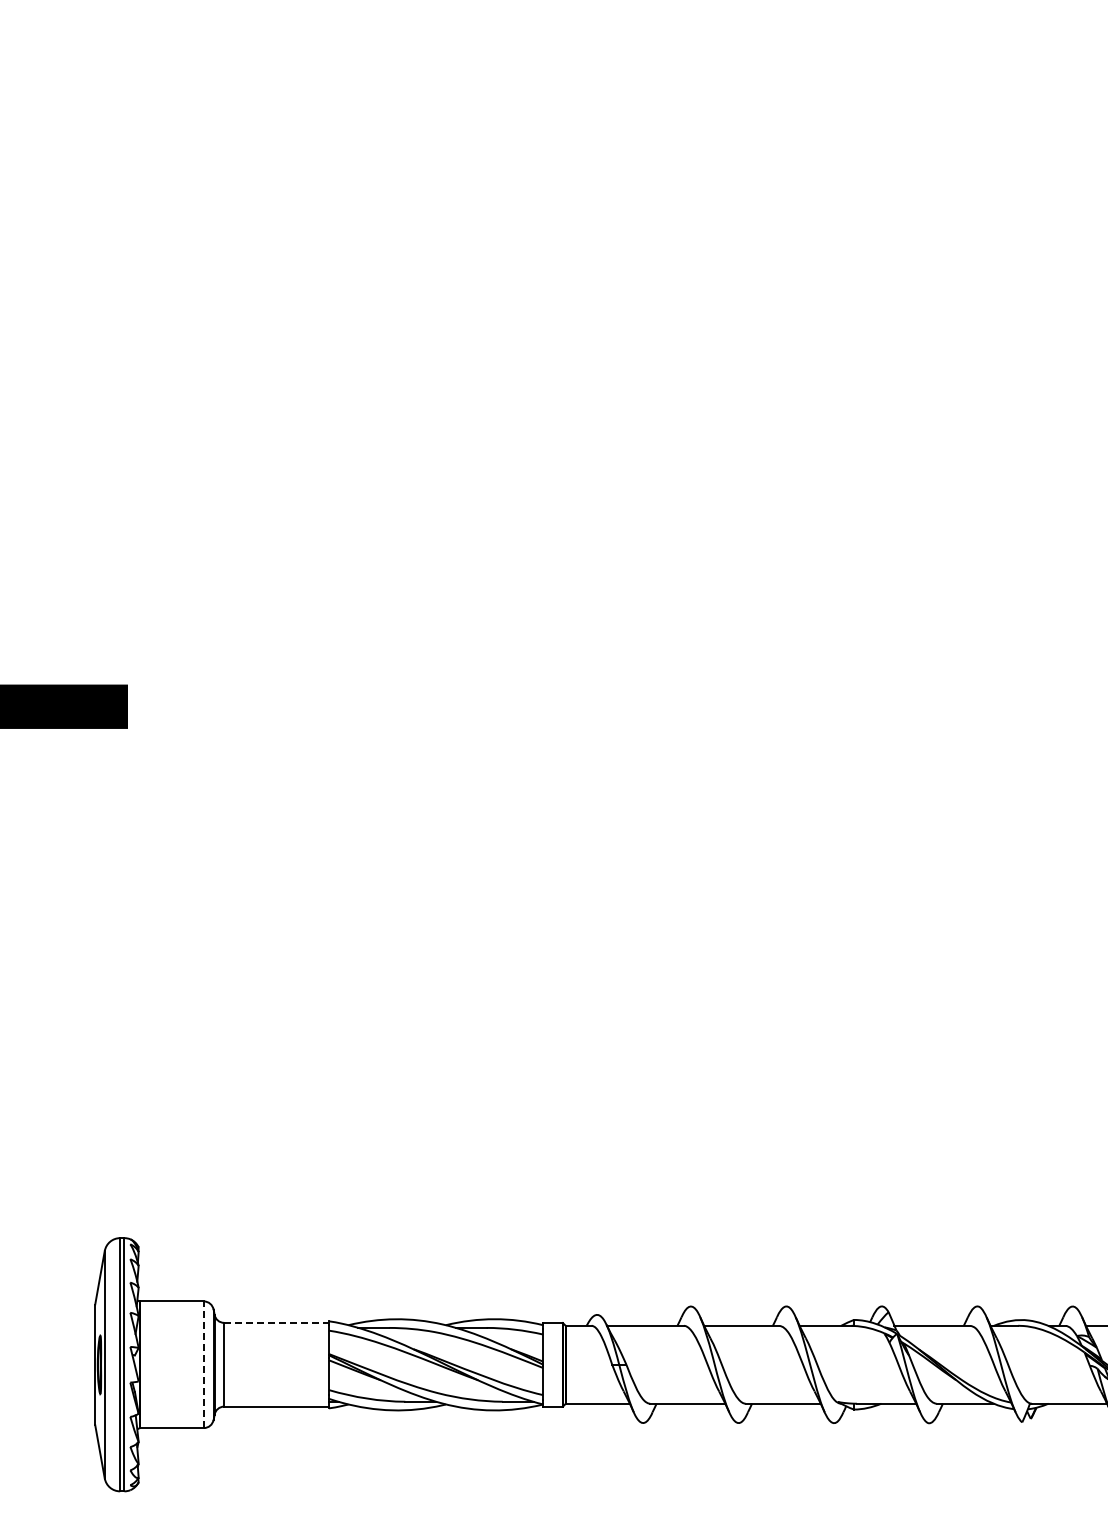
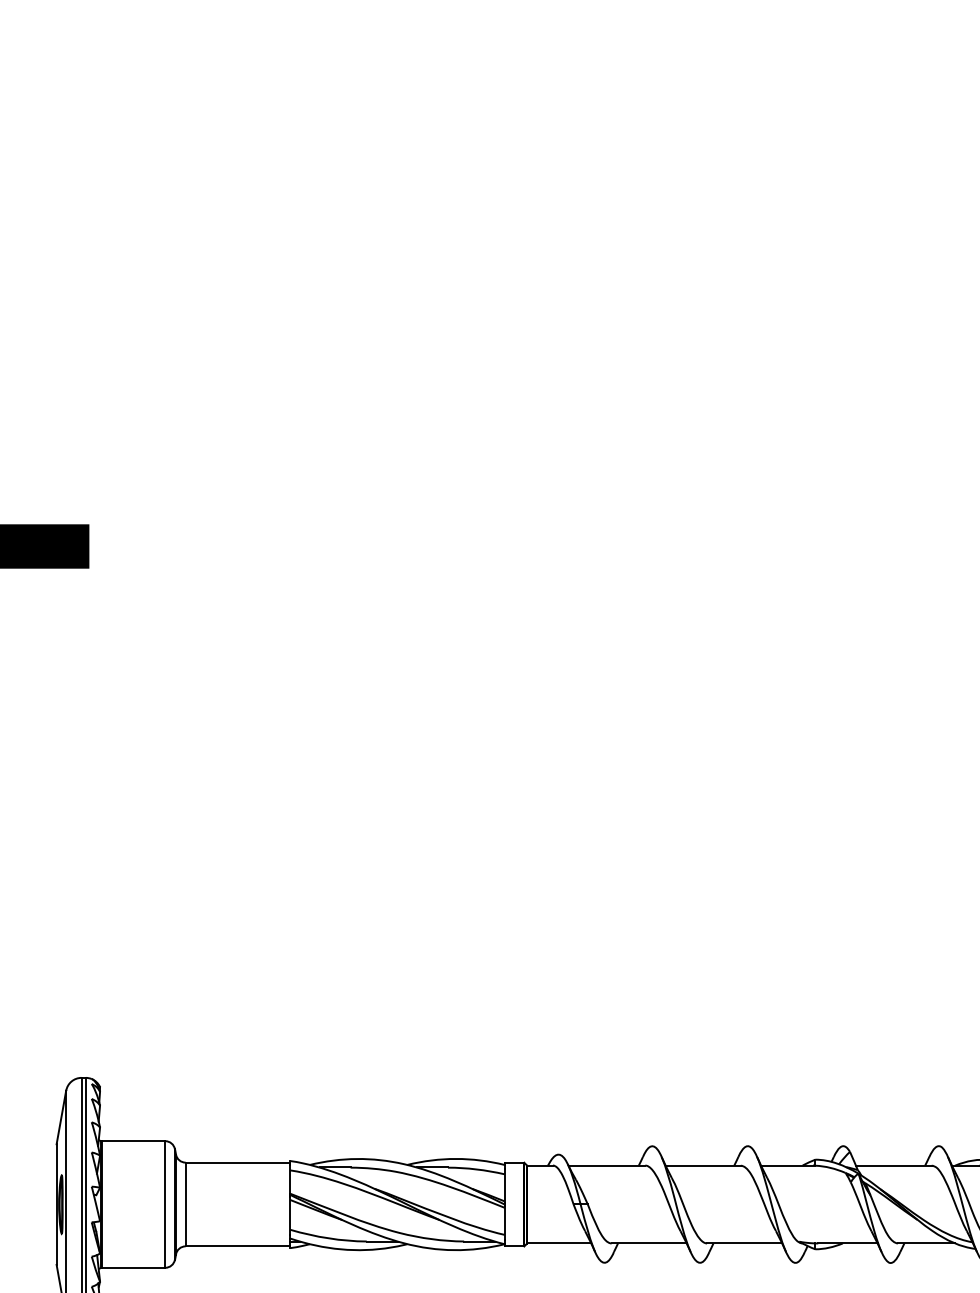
line: (277, 1322) -> (238, 1162), dashed -> solid
line: (203, 1364) -> (164, 1204), dashed -> solid

